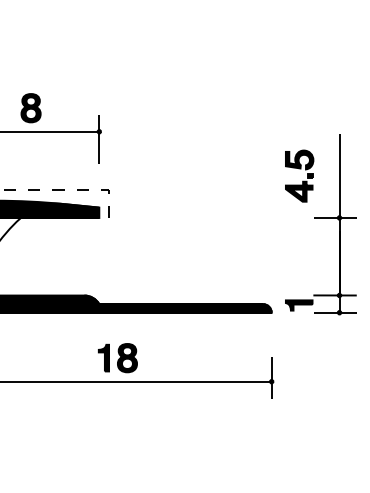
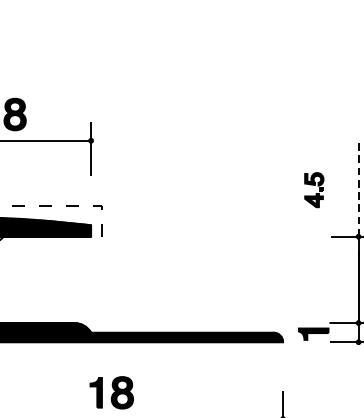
part: (299, 175) -> (314, 189), size x0.6
line: (339, 176) -> (358, 190), solid -> dashed

